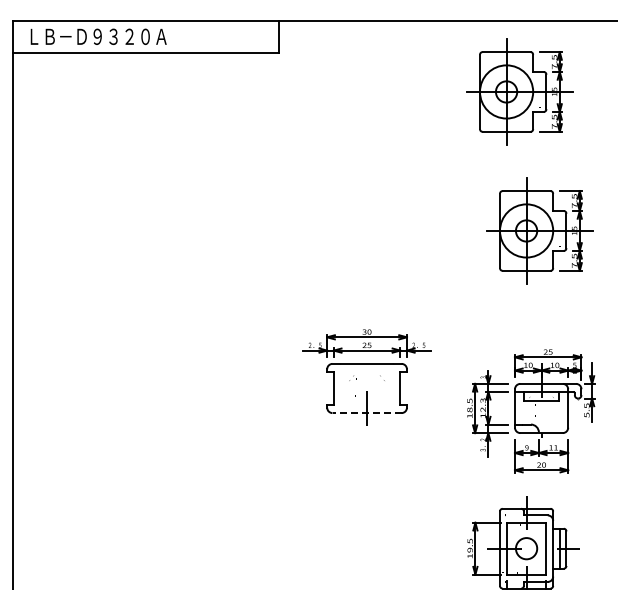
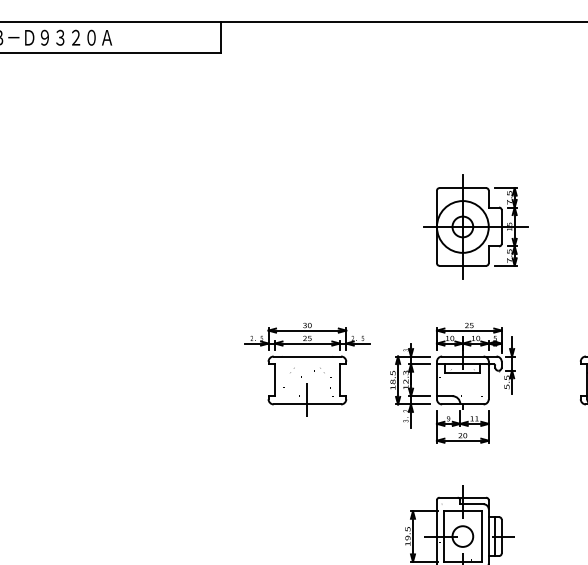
part: (519, 91) -> (455, 91), removed
part: (531, 411) -> (453, 383), moved
line: (367, 413) -> (307, 404), dashed -> solid

